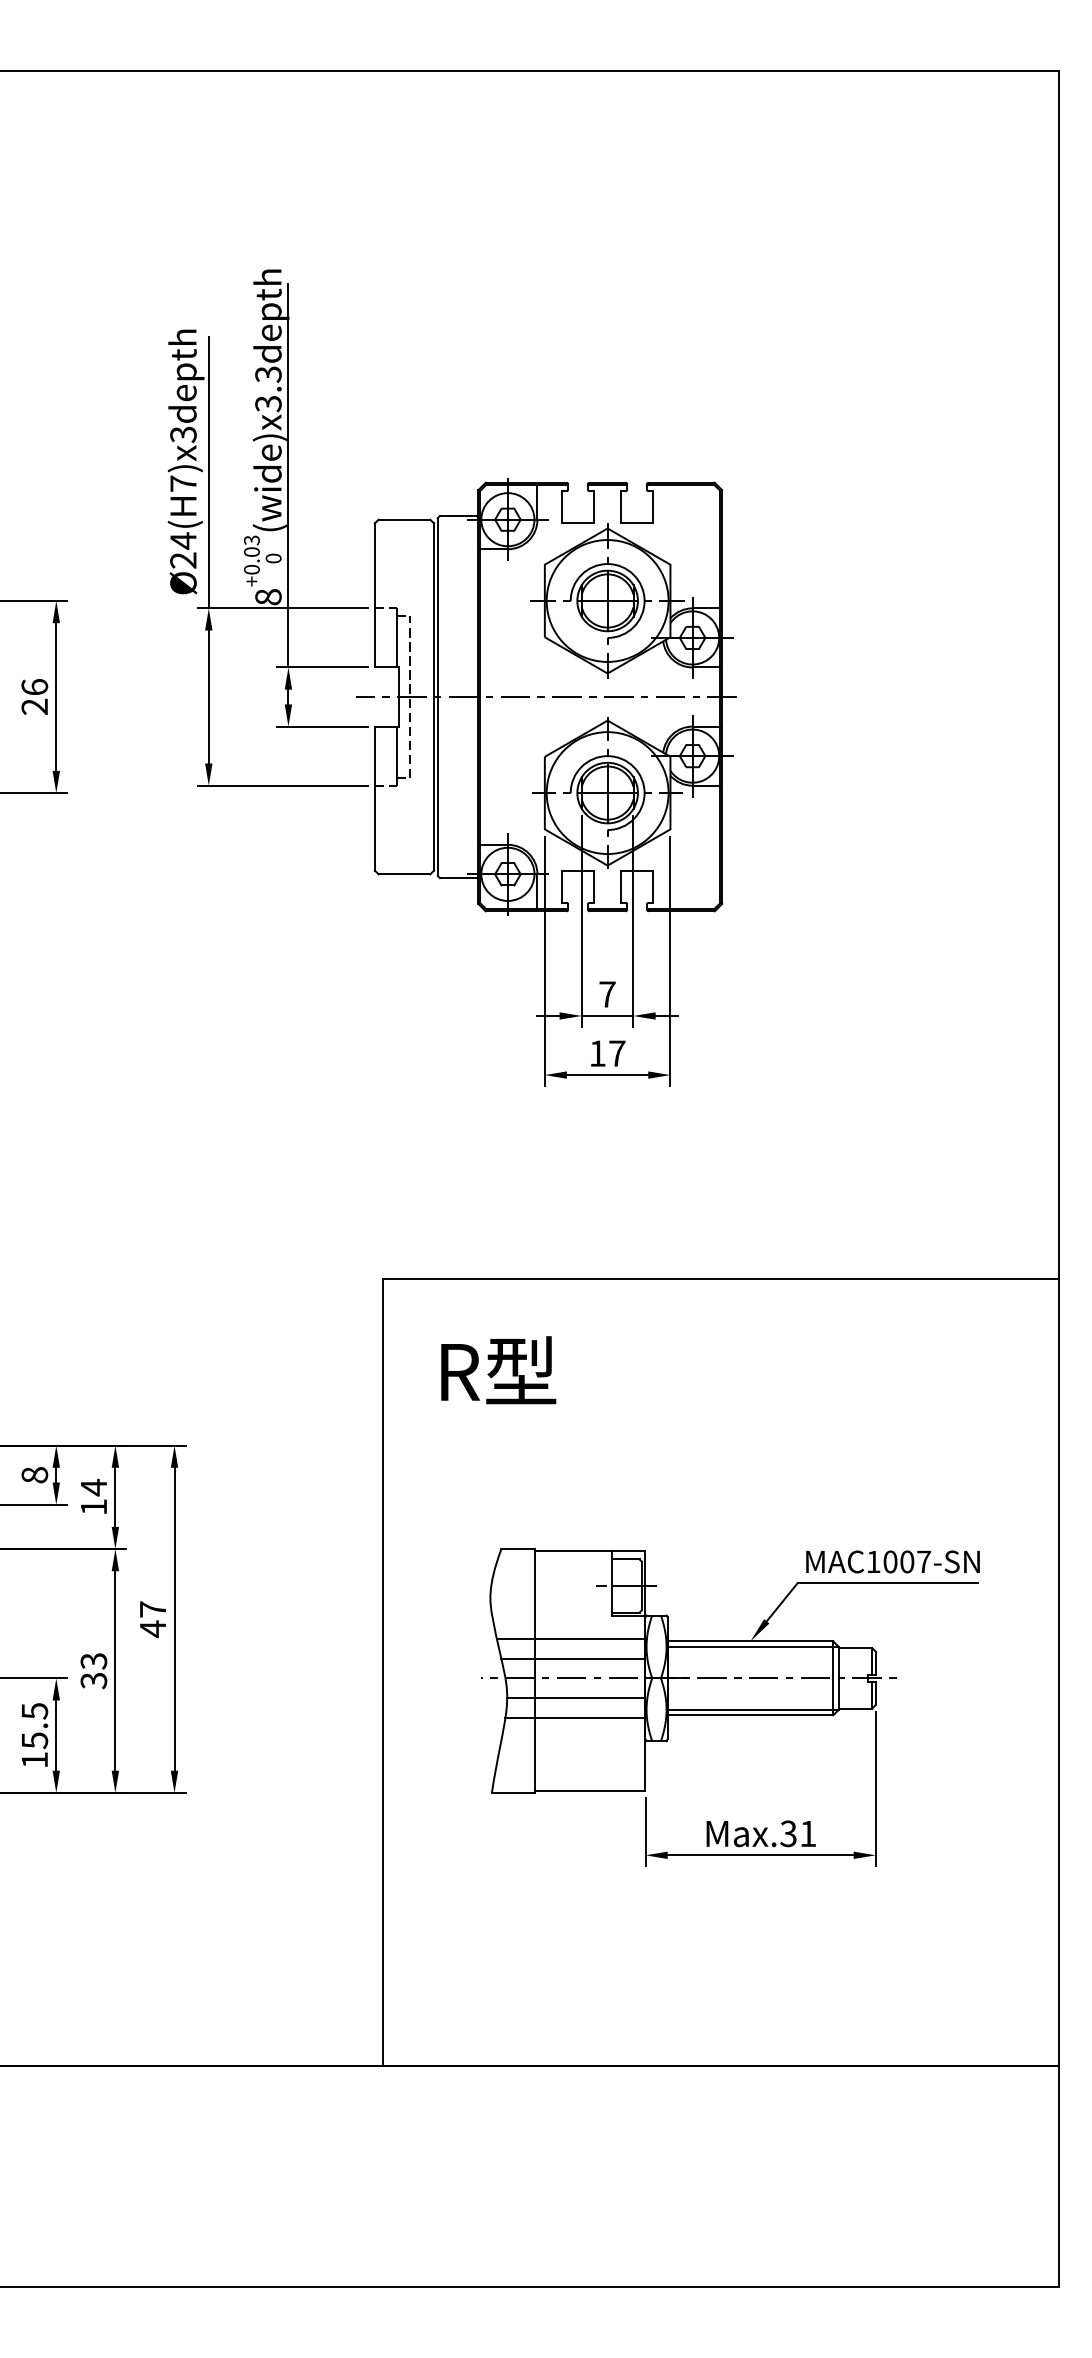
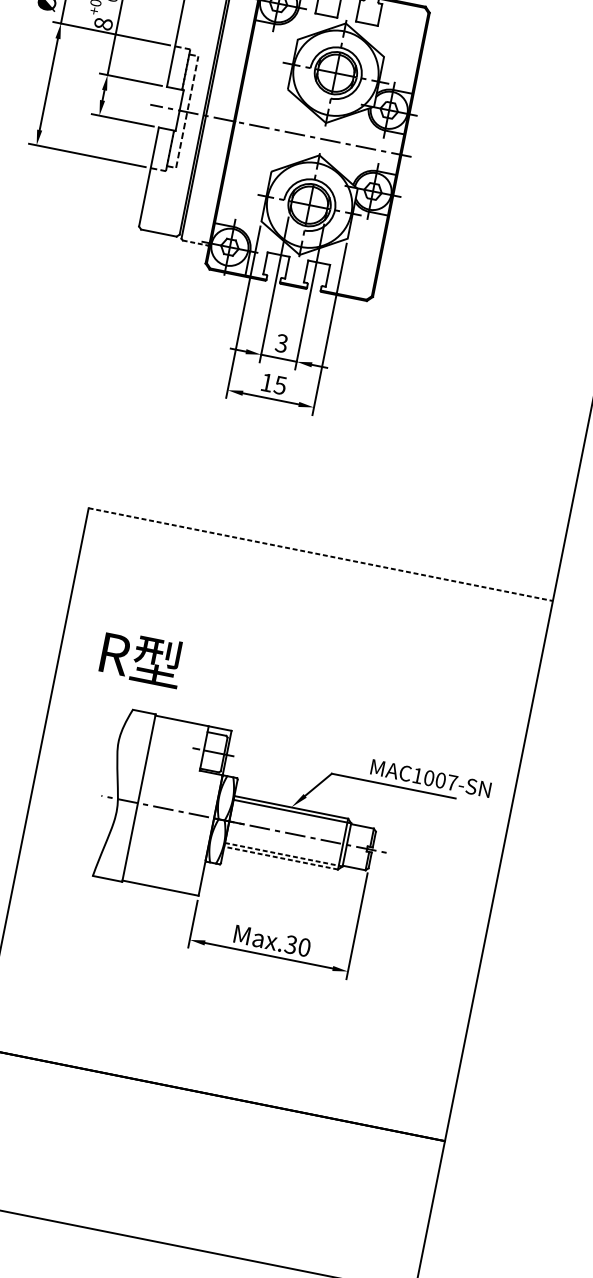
line: (458, 878) -> (195, 243), solid -> dashed
text: (607, 994) -> (281, 343), 7 -> 3
text: (616, 1053) -> (279, 385), 17 -> 15
line: (721, 1279) -> (321, 554), solid -> dashed
text: (498, 1370) -> (141, 658), moved
text: (892, 1561) -> (430, 778), moved
line: (570, 1638) -> (168, 780), removed
line: (573, 1658) -> (167, 794), removed
line: (576, 1697) -> (164, 822), removed
line: (753, 1709) -> (283, 854), solid -> dashed
line: (750, 1715) -> (281, 858), solid -> dashed
line: (575, 1717) -> (160, 835), removed
text: (808, 1833) -> (304, 947), Max.31 -> Max.30

